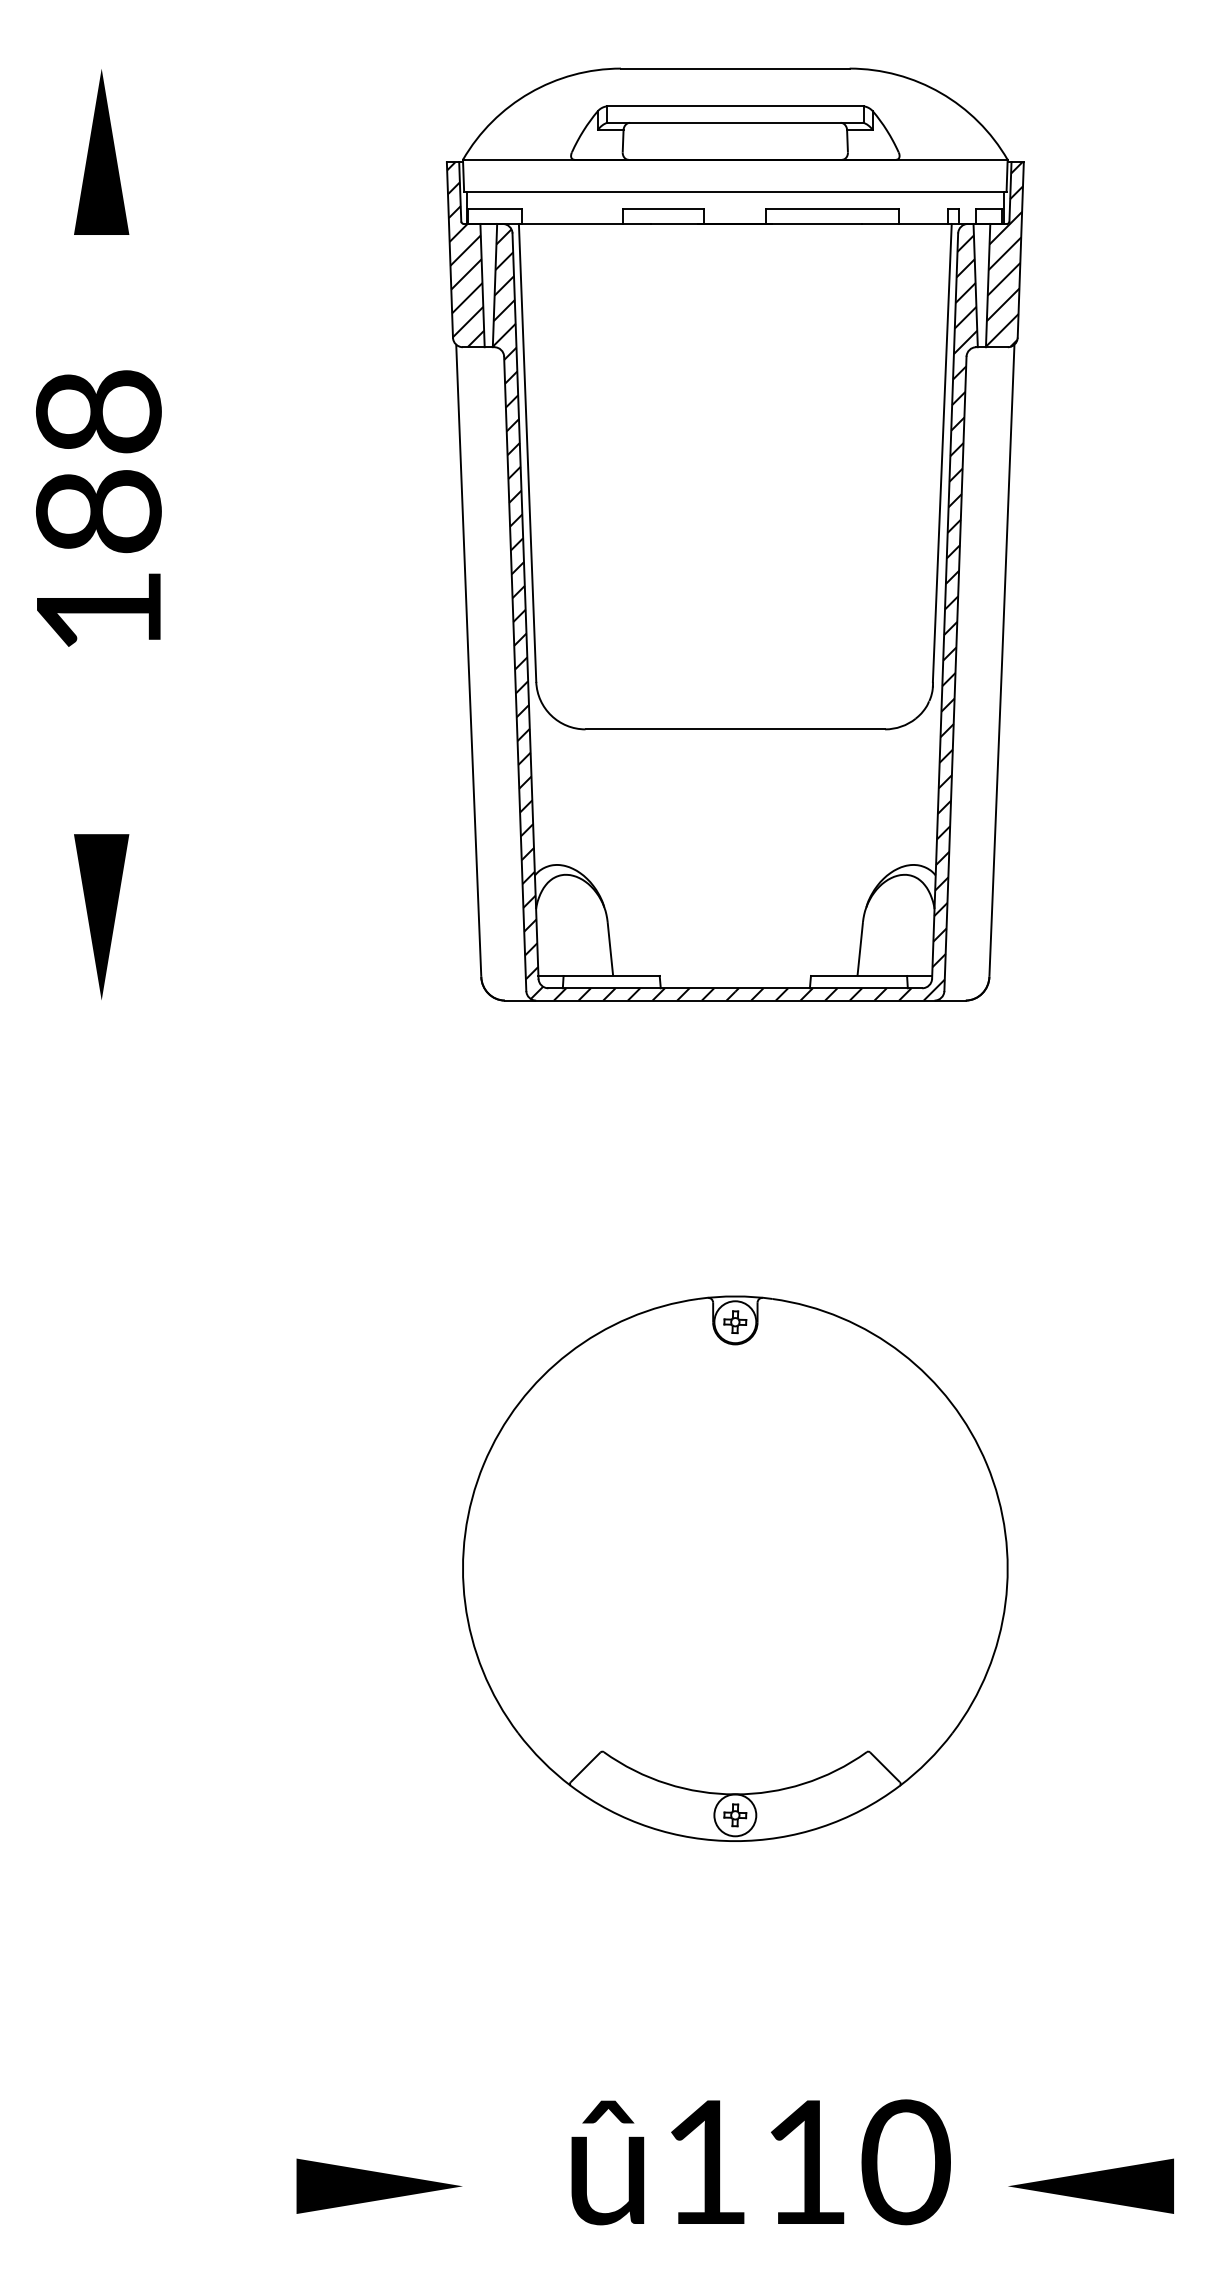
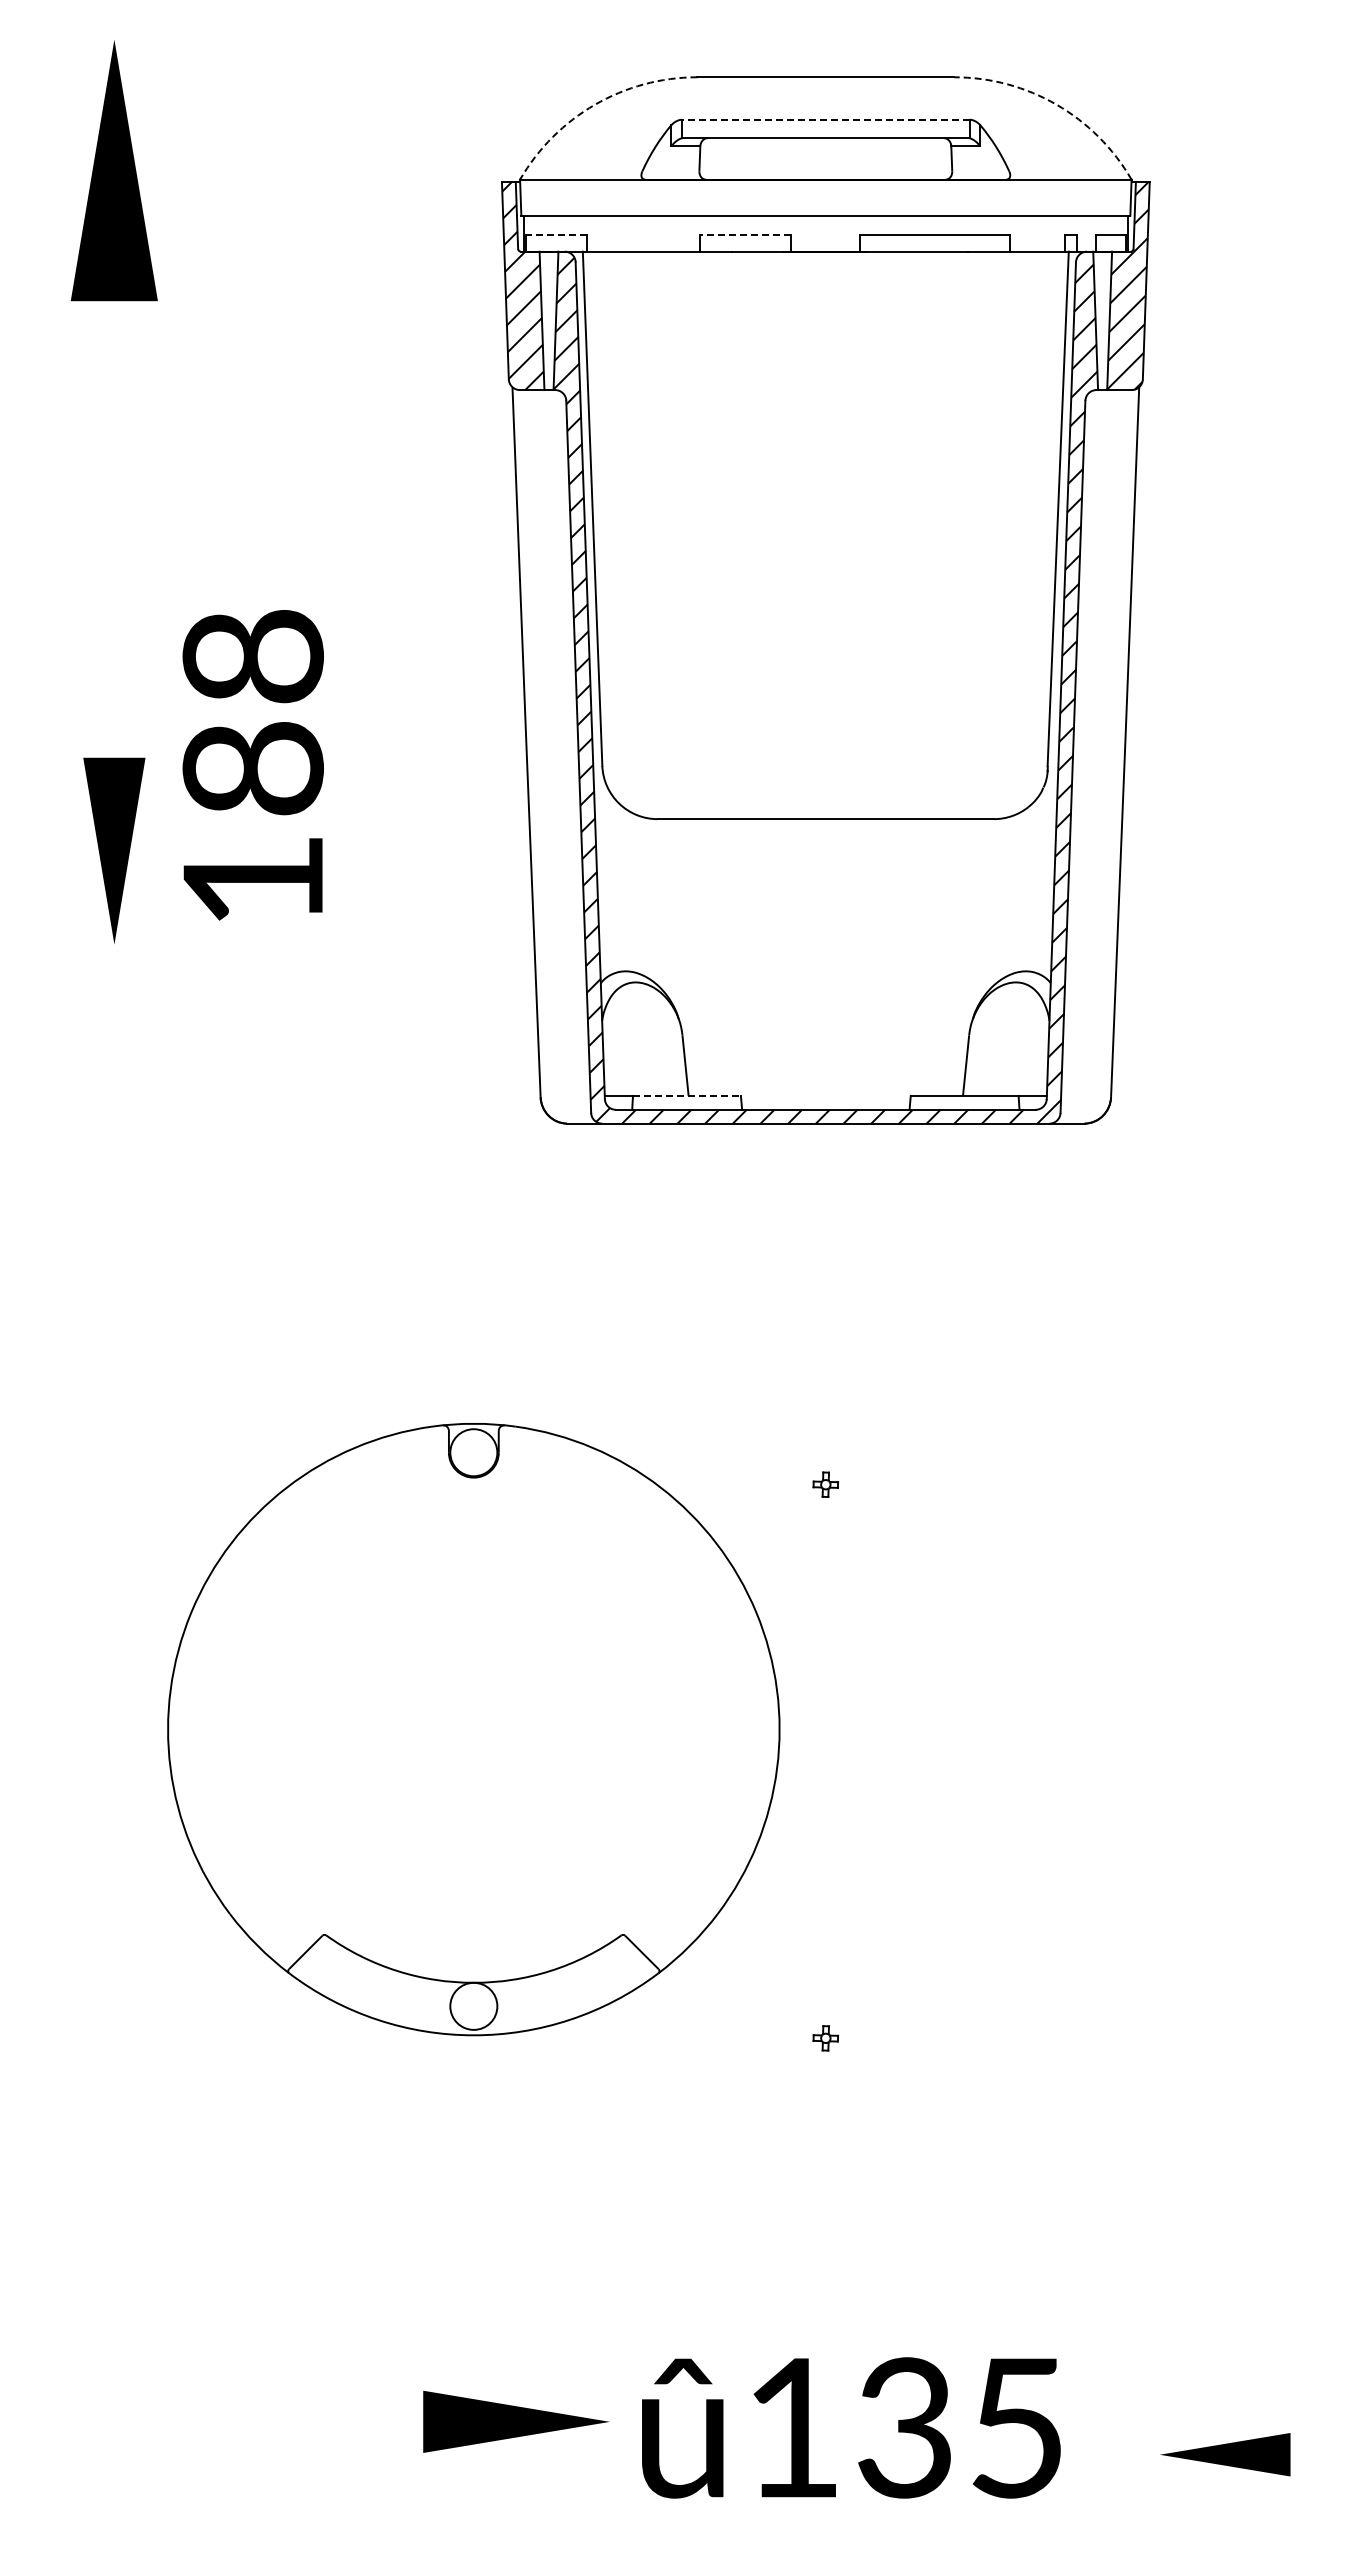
arc: (530, 92) -> (595, 104), solid -> dashed
arc: (940, 92) -> (1056, 104), solid -> dashed
line: (735, 106) -> (825, 119), solid -> dashed
part: (101, 152) -> (114, 171), size x1.4
line: (494, 209) -> (555, 235), solid -> dashed
line: (663, 209) -> (745, 235), solid -> dashed
text: (98, 508) -> (252, 765), moved
part: (101, 916) -> (114, 850), moved
line: (611, 975) -> (686, 1095), solid -> dashed
part: (735, 1568) -> (473, 1729), moved
text: (857, 2161) -> (962, 2427), 110 -> 135
part: (379, 2186) -> (516, 2421), moved
part: (1091, 2186) -> (1225, 2454), size x0.7

